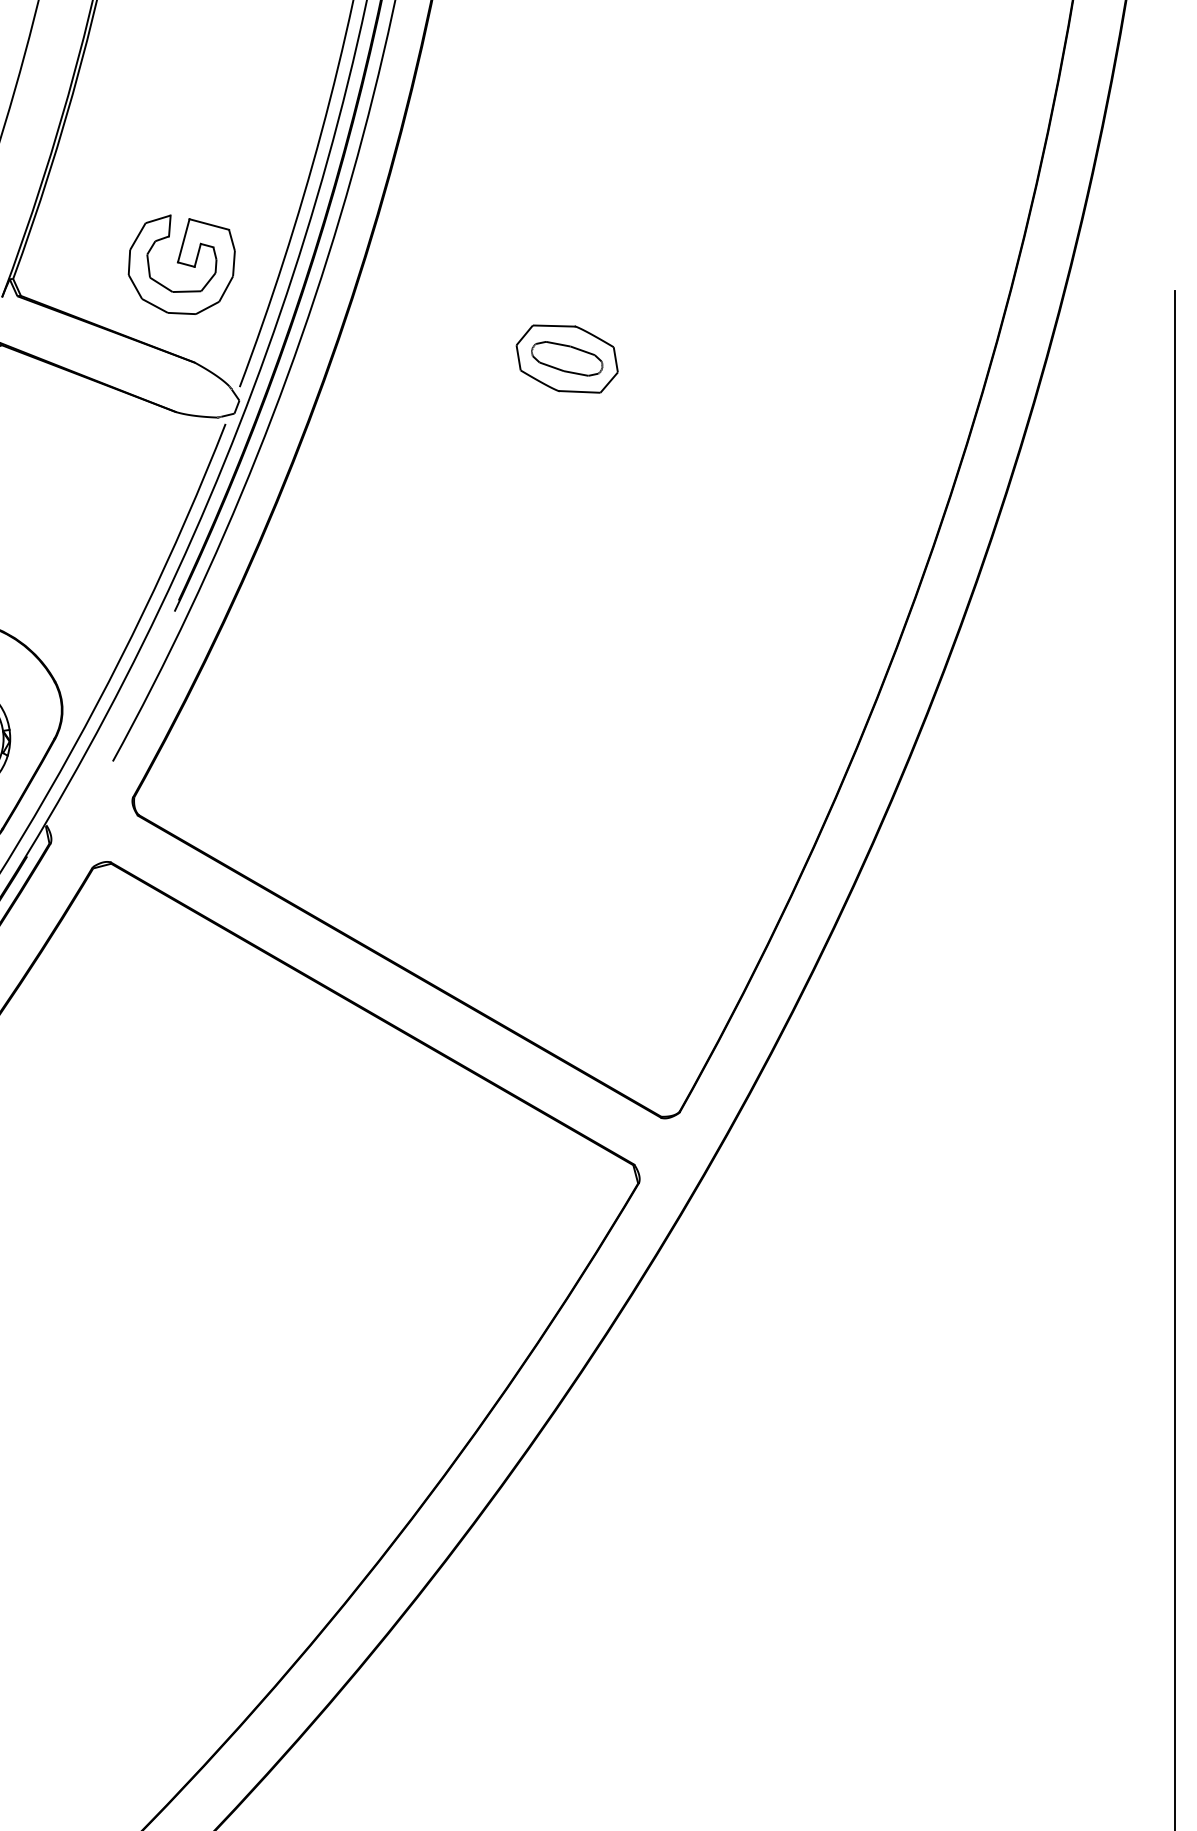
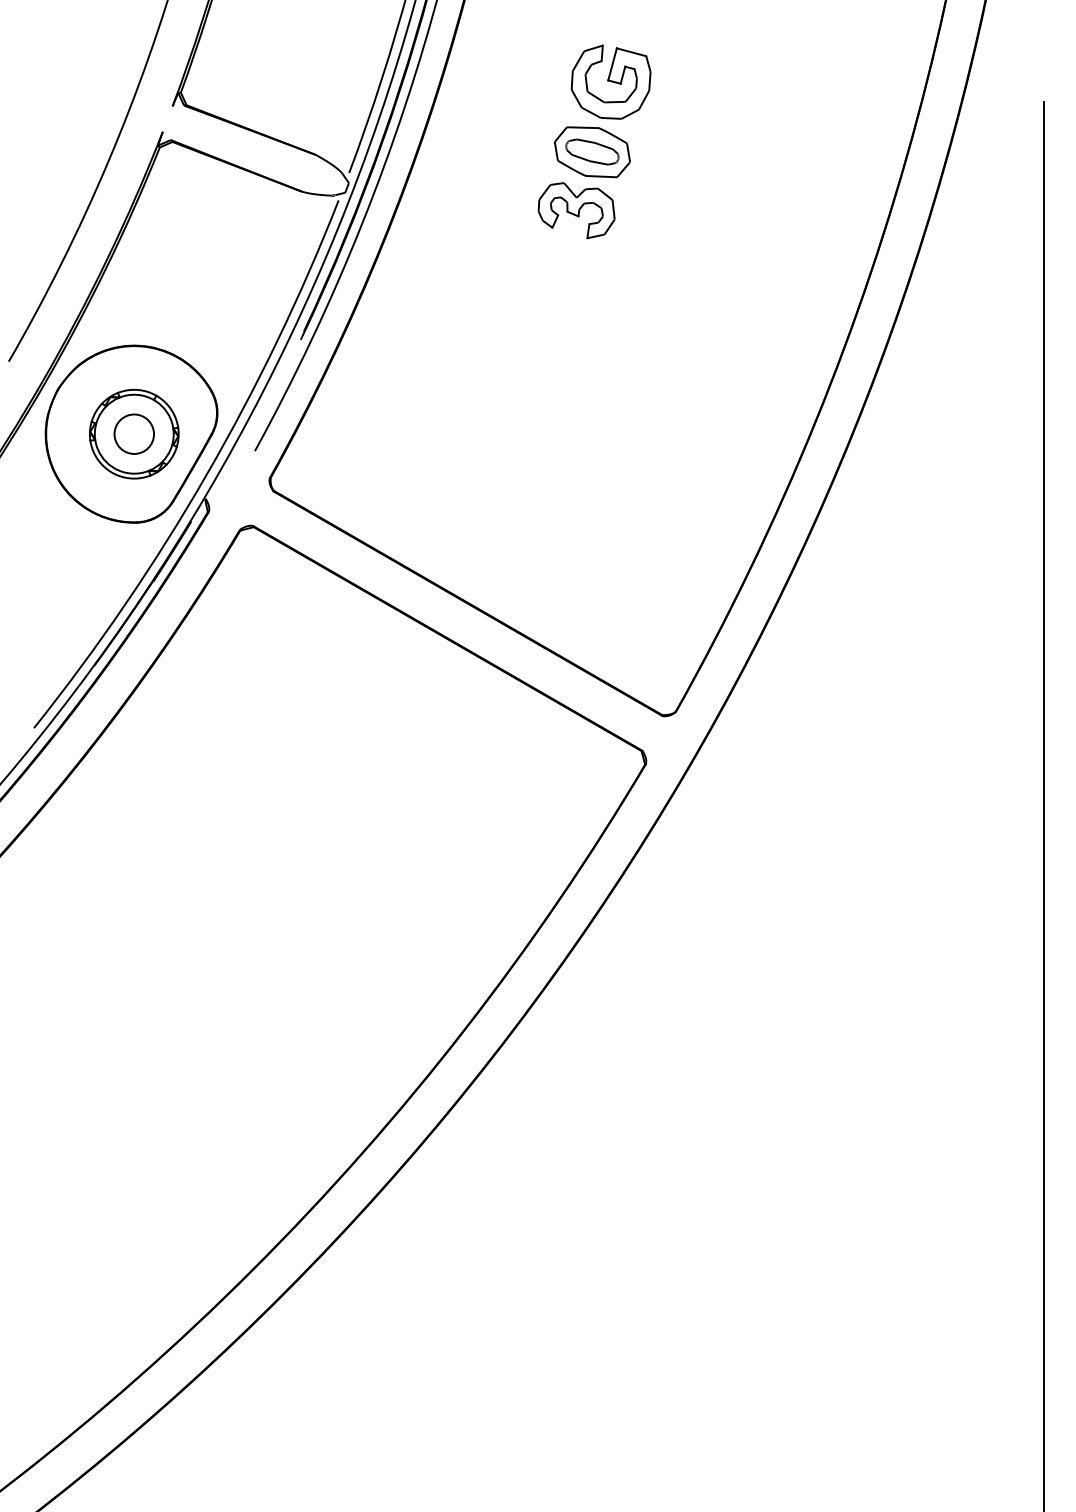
part: (180, 263) -> (610, 81), moved
part: (545, 437) -> (576, 210), added

